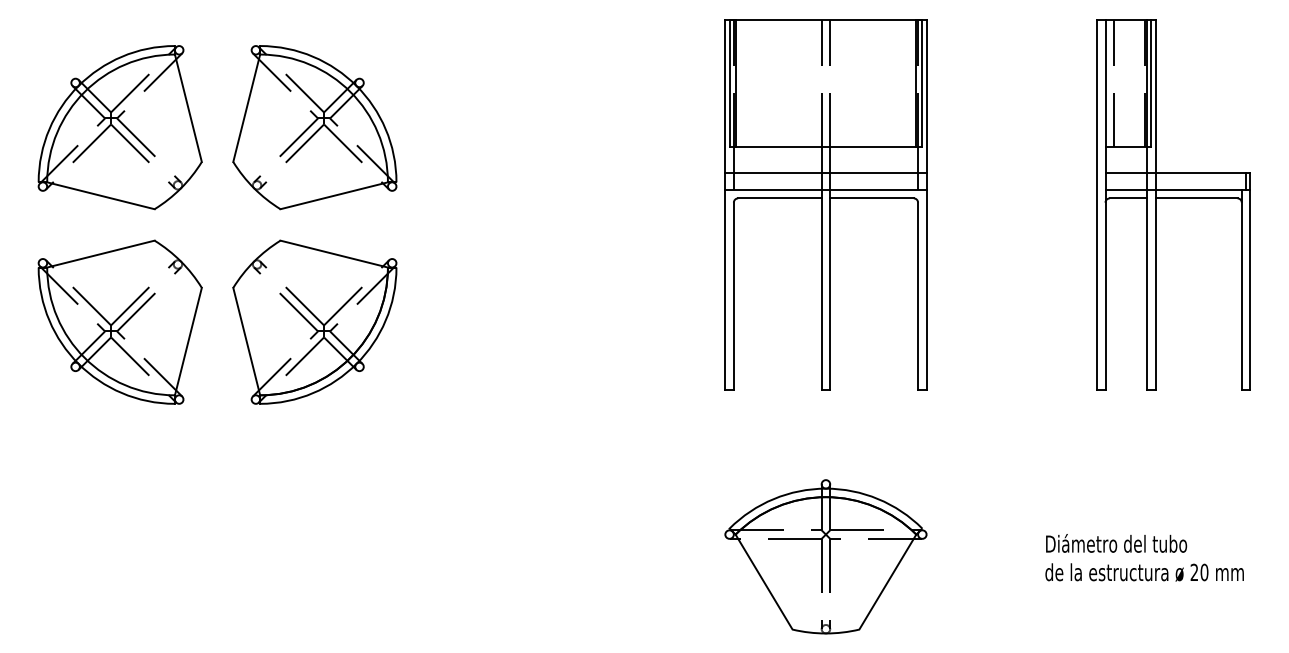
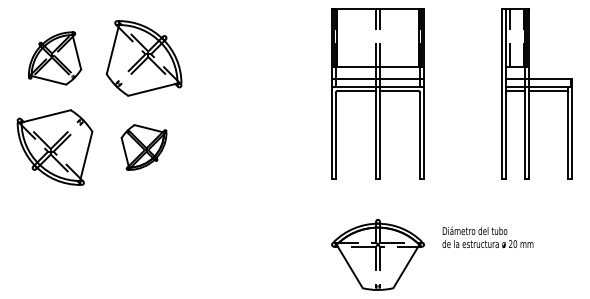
part: (119, 127) -> (54, 58), size x0.7
part: (313, 322) -> (143, 147), size x0.6
text: (1143, 558) -> (487, 237), moved

